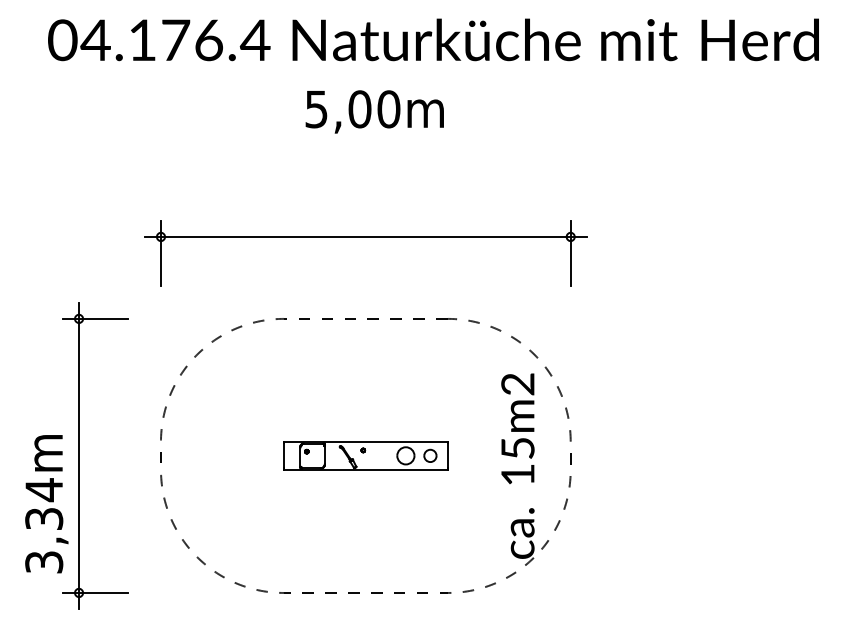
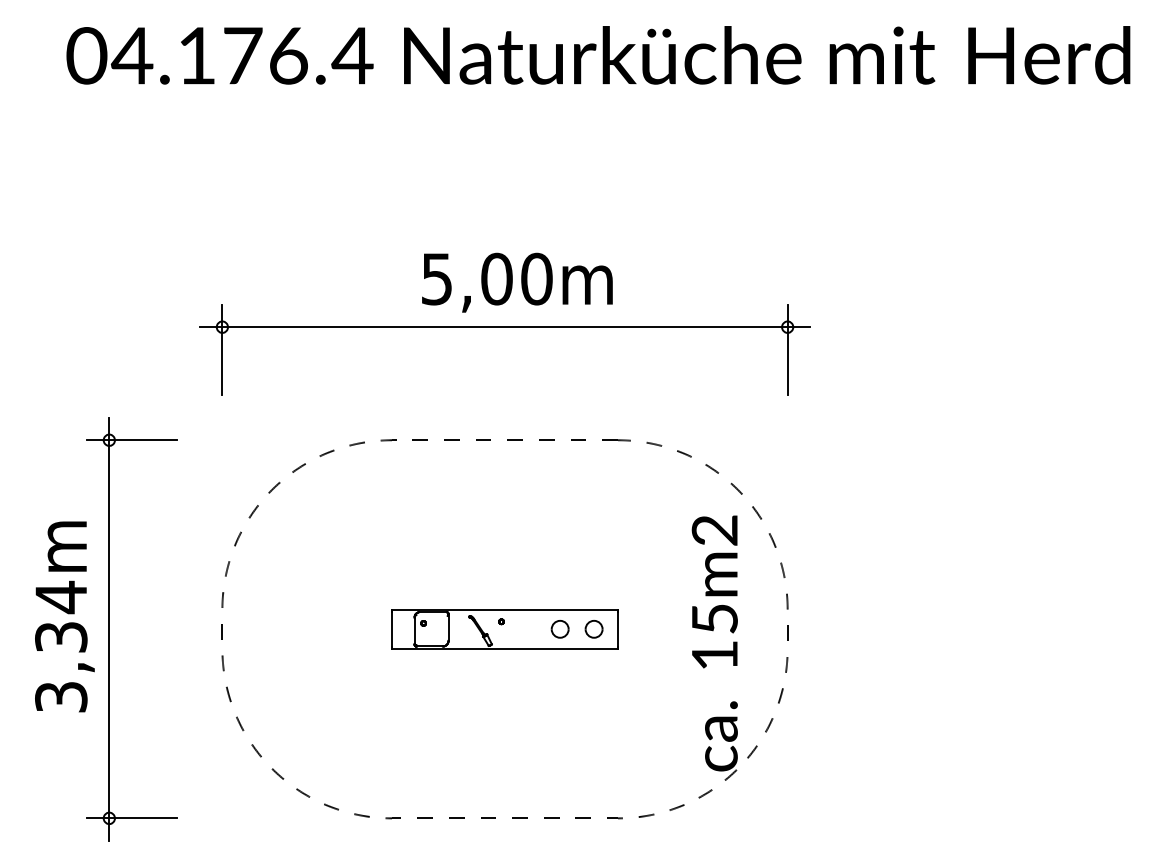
text: (374, 111) -> (517, 282), moved
part: (405, 456) -> (559, 629), size x0.71
text: (46, 503) -> (64, 616), moved

